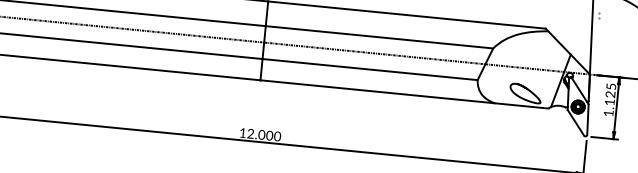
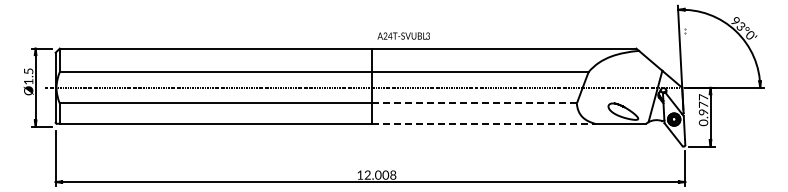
line: (369, 69) -> (473, 103), solid -> dashed
line: (377, 91) -> (483, 123), solid -> dashed
text: (609, 100) -> (703, 110), 1.125 -> 0.977
text: (277, 136) -> (393, 175), 12.000 -> 12.008

